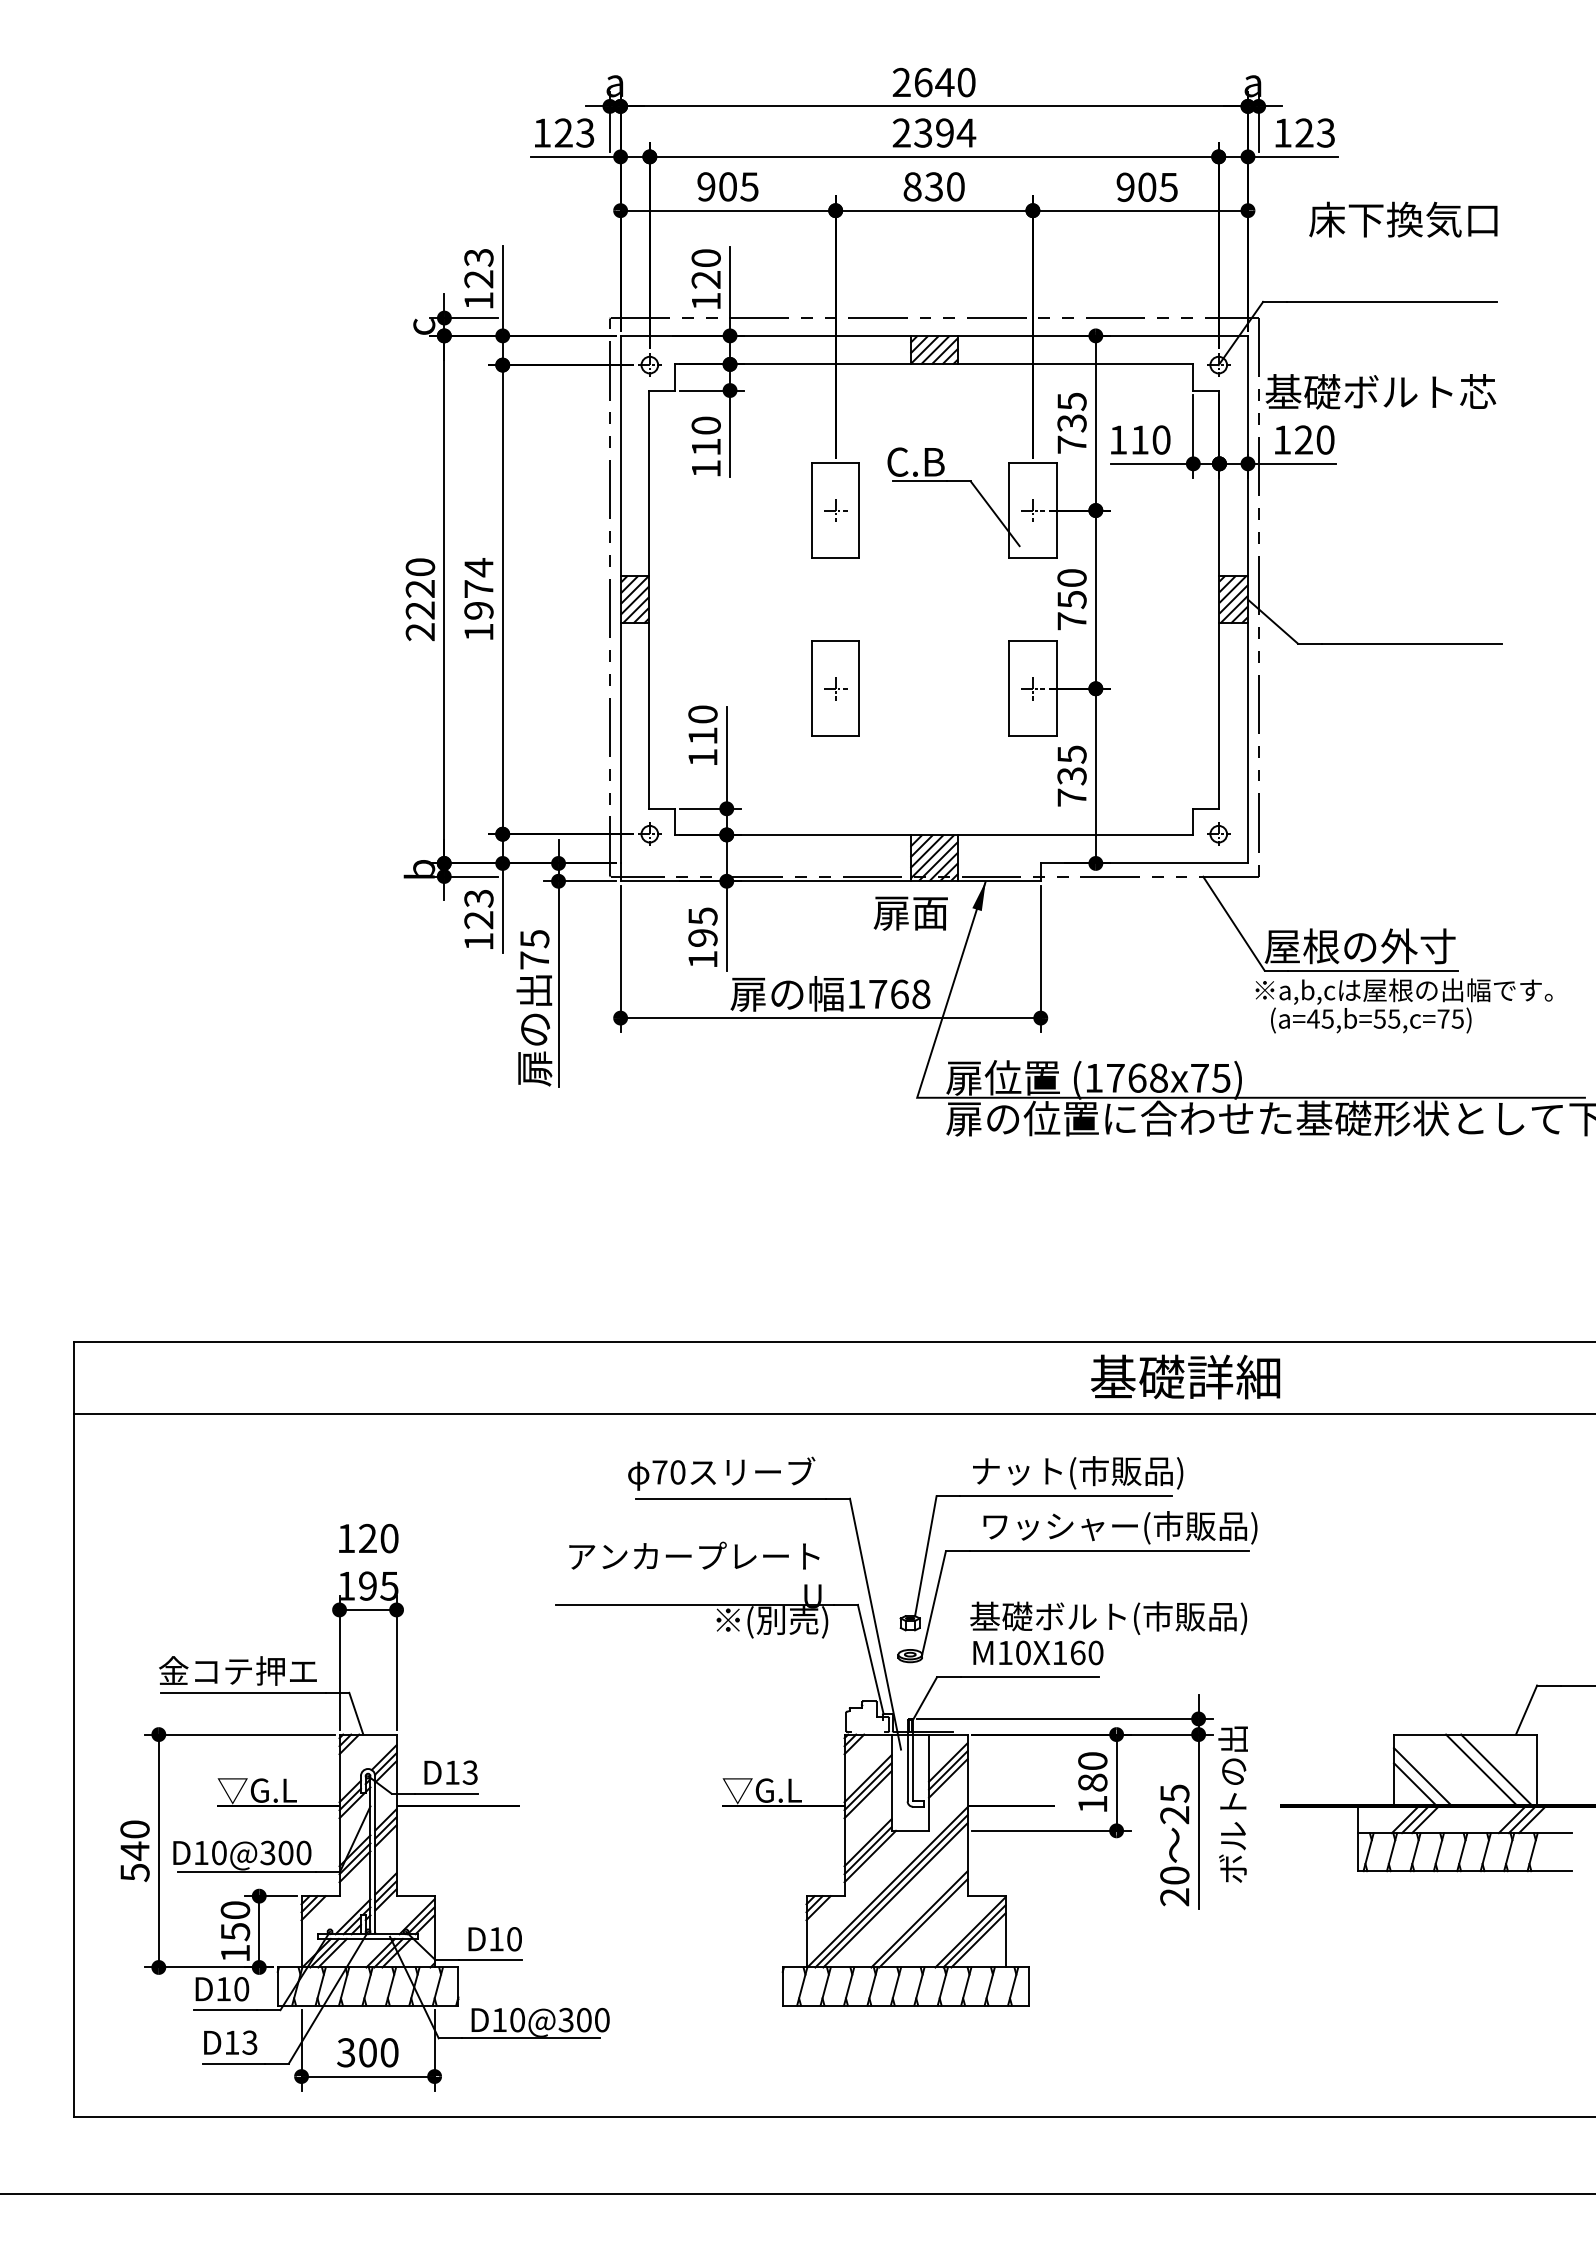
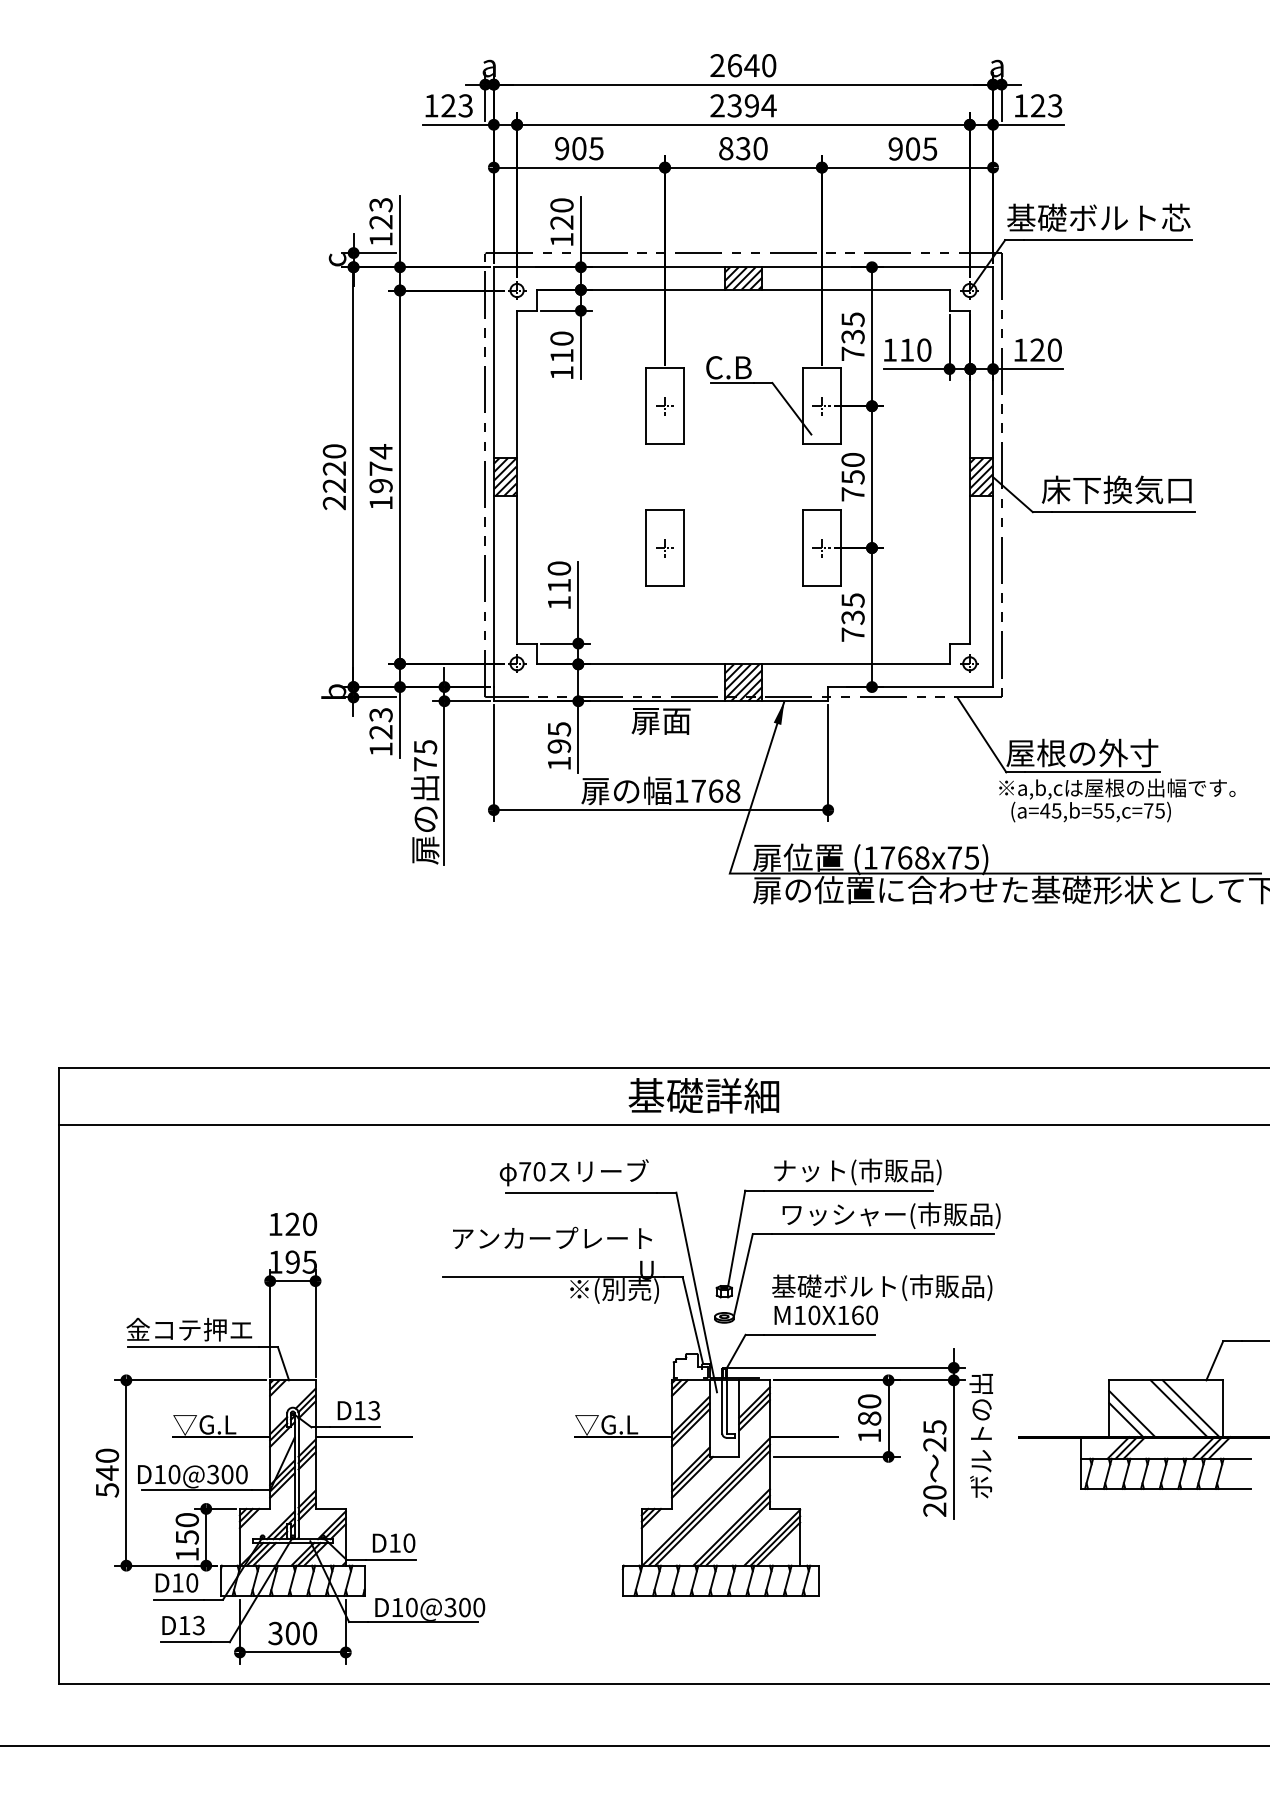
text: (1403, 219) -> (1116, 489), moved
text: (1380, 391) -> (1098, 217), moved
text: (910, 913) -> (660, 721), moved
text: (1185, 1376) -> (703, 1095), moved
line: (927, 1927) -> (738, 1533), added

